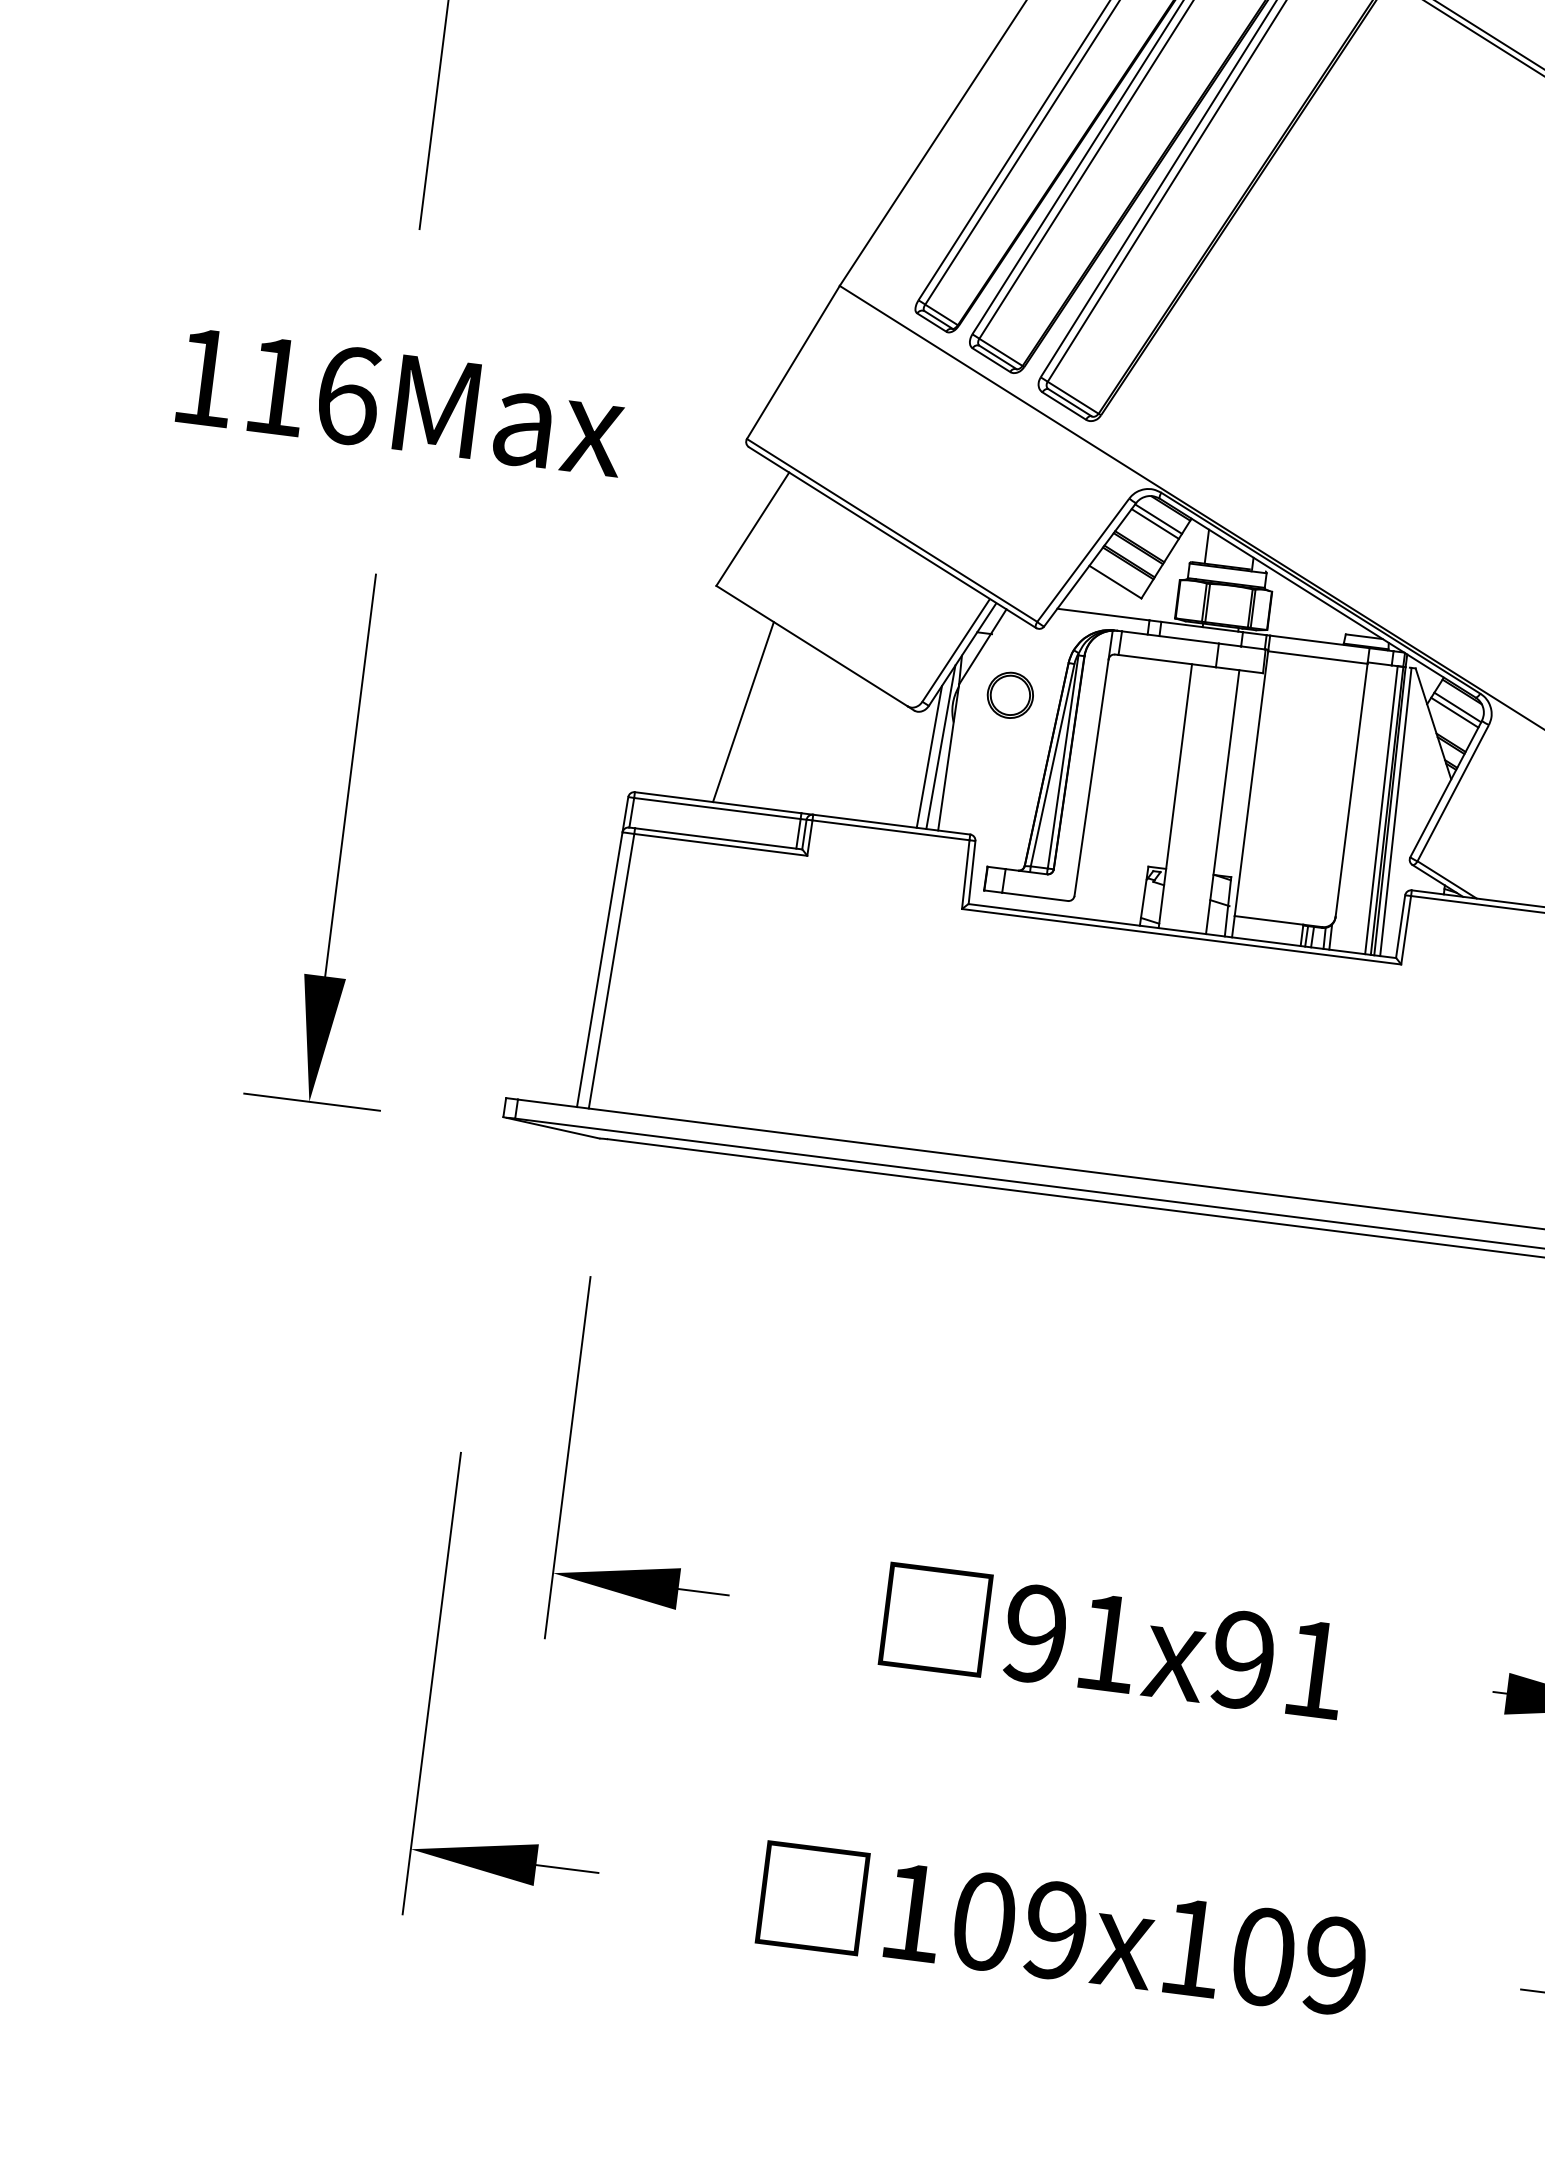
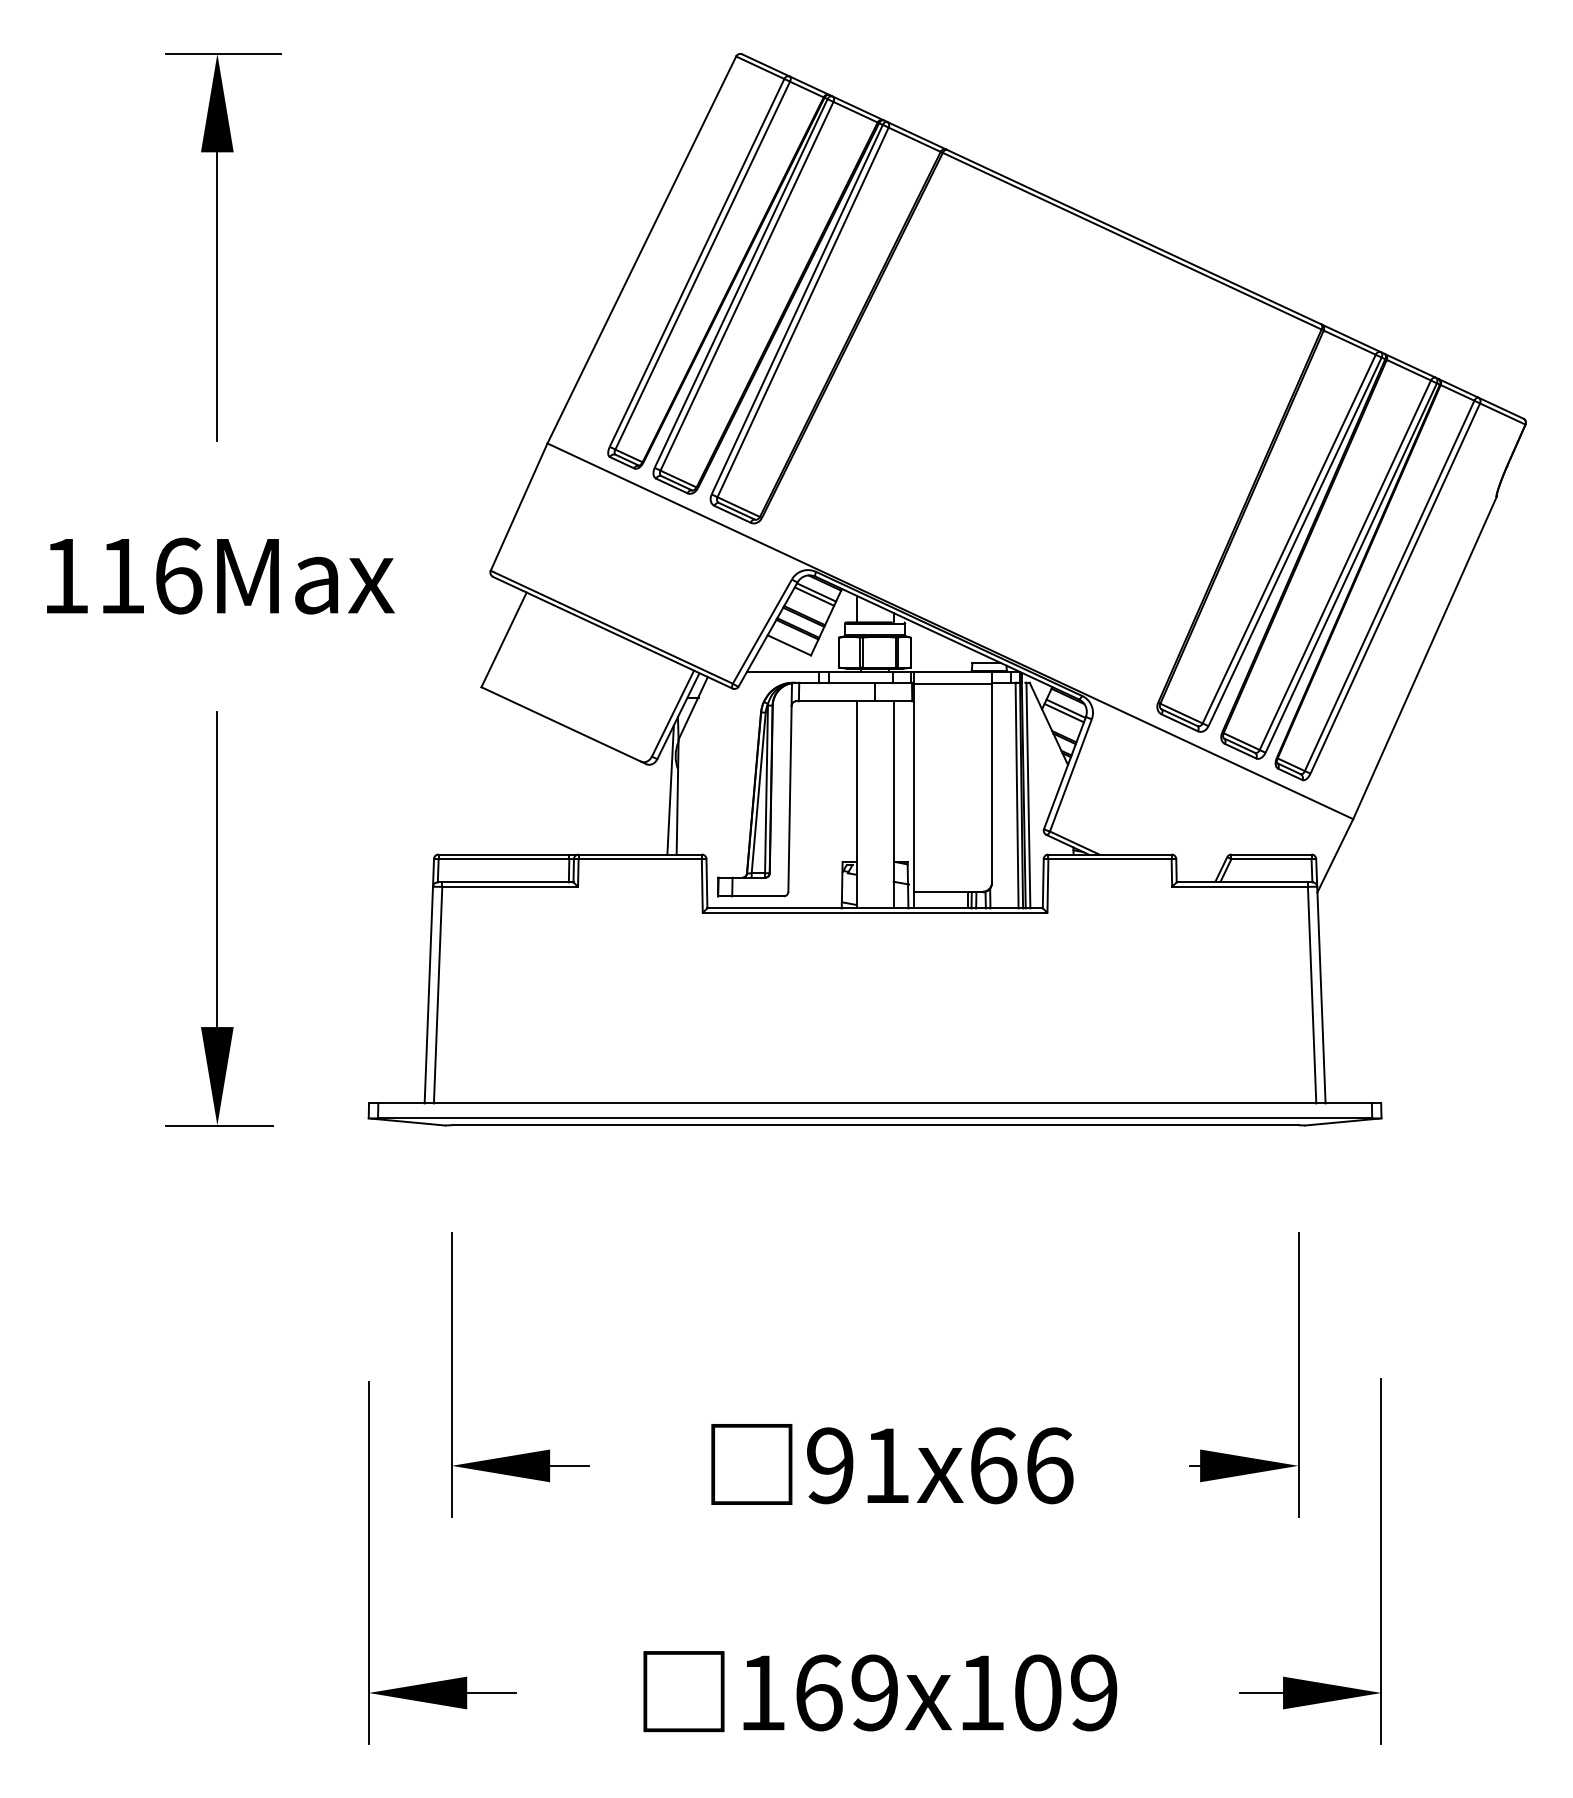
part: (1009, 694) -> (718, 742), removed
line: (743, 711) -> (514, 781), removed
line: (929, 756) -> (662, 798), removed
text: (1279, 1664) -> (1021, 1465), 91x91 -> 91x66
text: (985, 1921) -> (819, 1692), 109x109 -> 169x109

